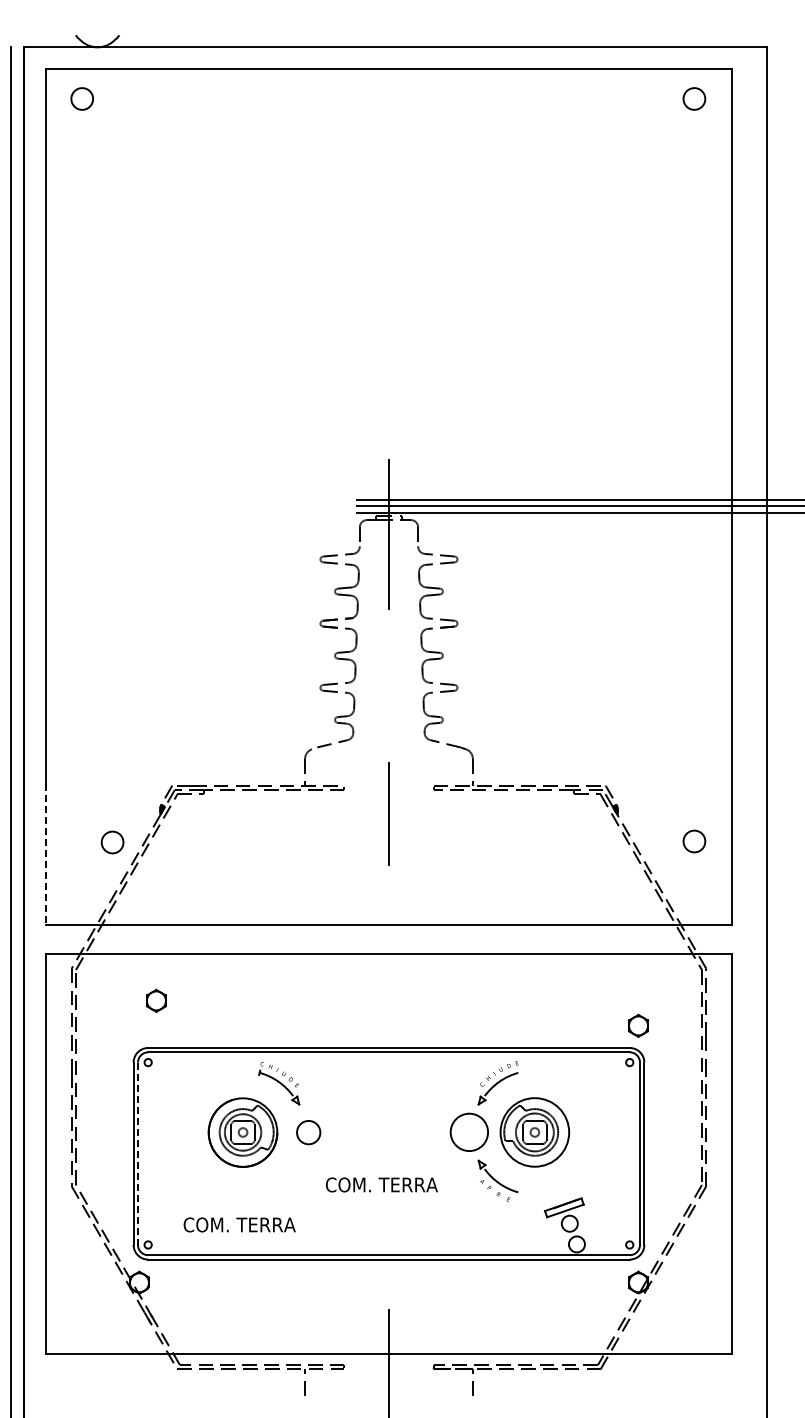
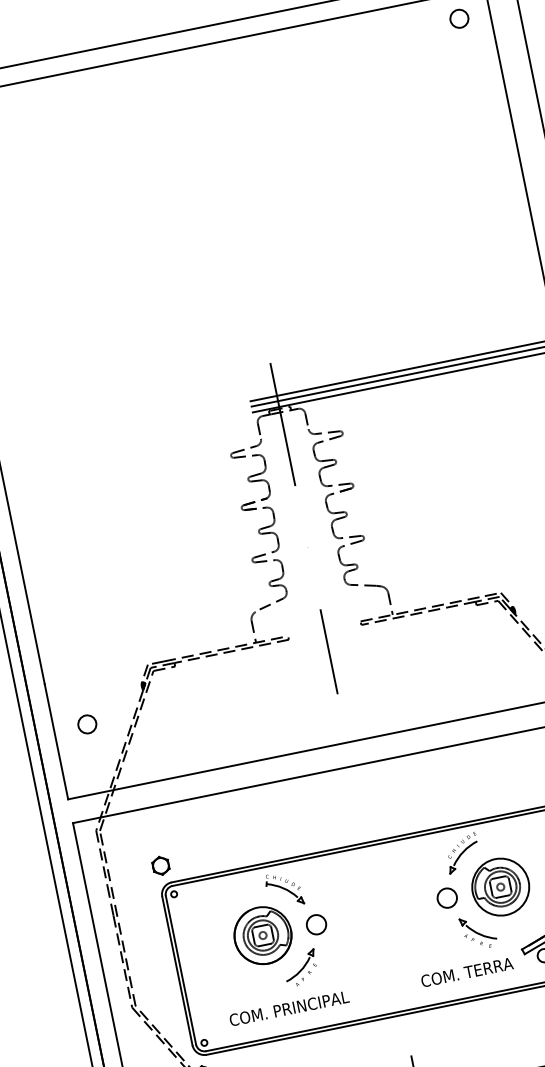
circle: (112, 842) -> (87, 724), moved
line: (46, 854) -> (56, 741), dashed -> solid
part: (155, 1000) -> (160, 865), moved
circle: (468, 1132) -> (446, 898), size x0.62
line: (138, 1154) -> (181, 970), dashed -> solid
part: (279, 1179) -> (300, 967), added
text: (381, 1184) -> (466, 972), moved
text: (282, 1224) -> (310, 1003), COM. TERRA -> COM. PRINCIPAL

